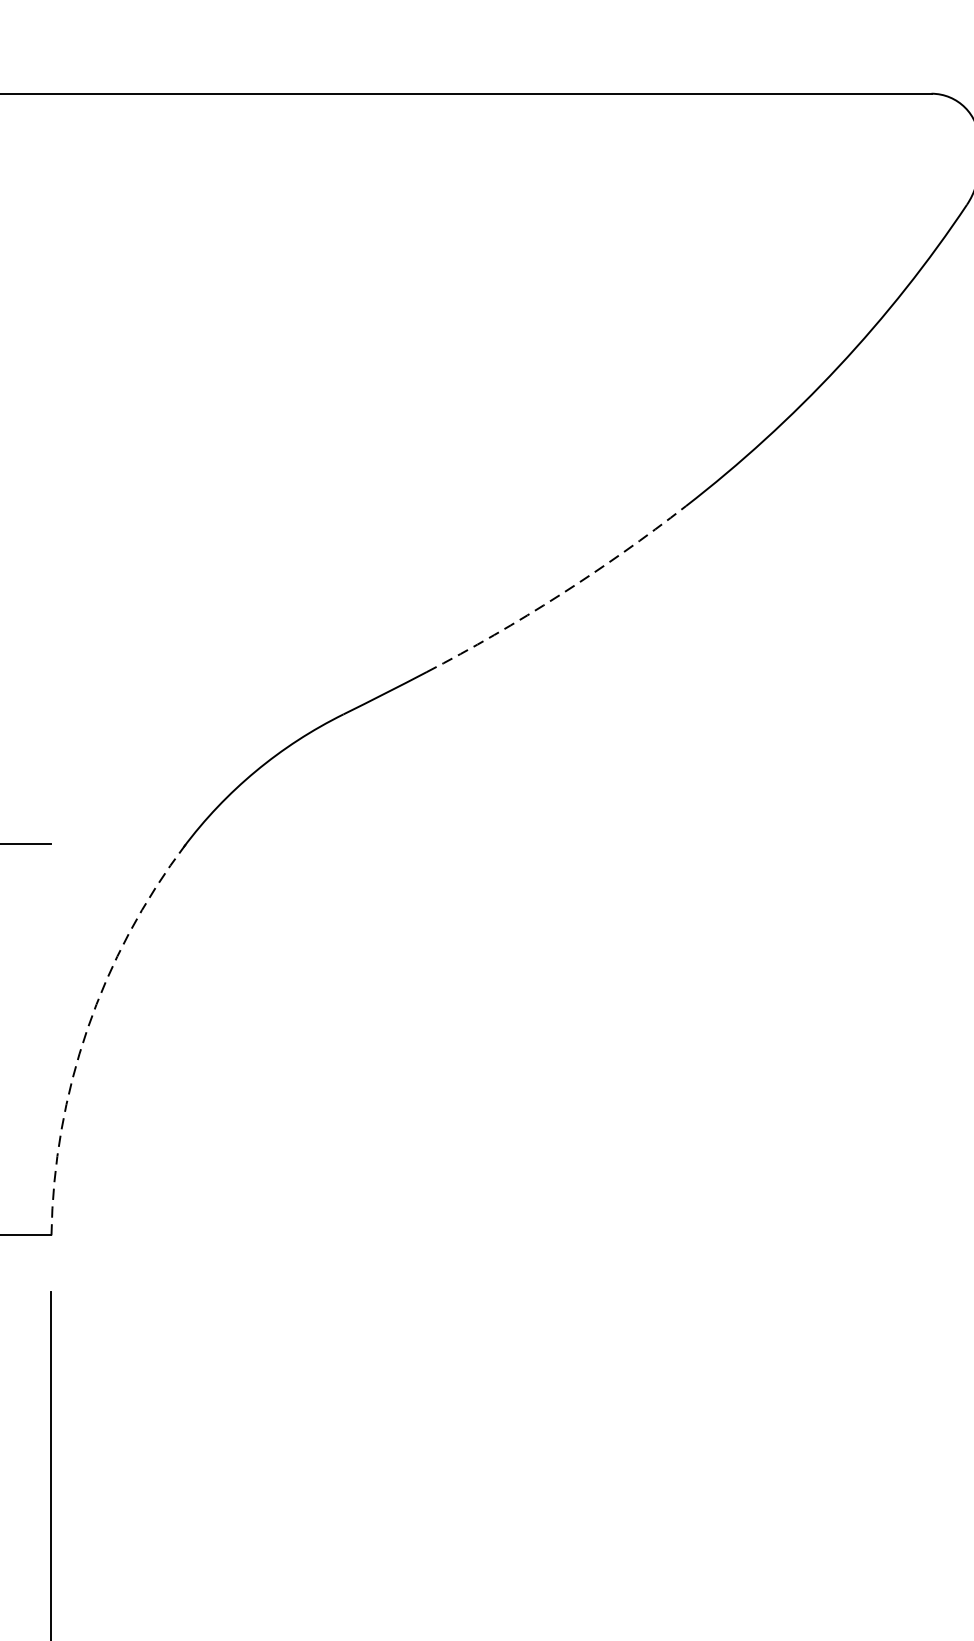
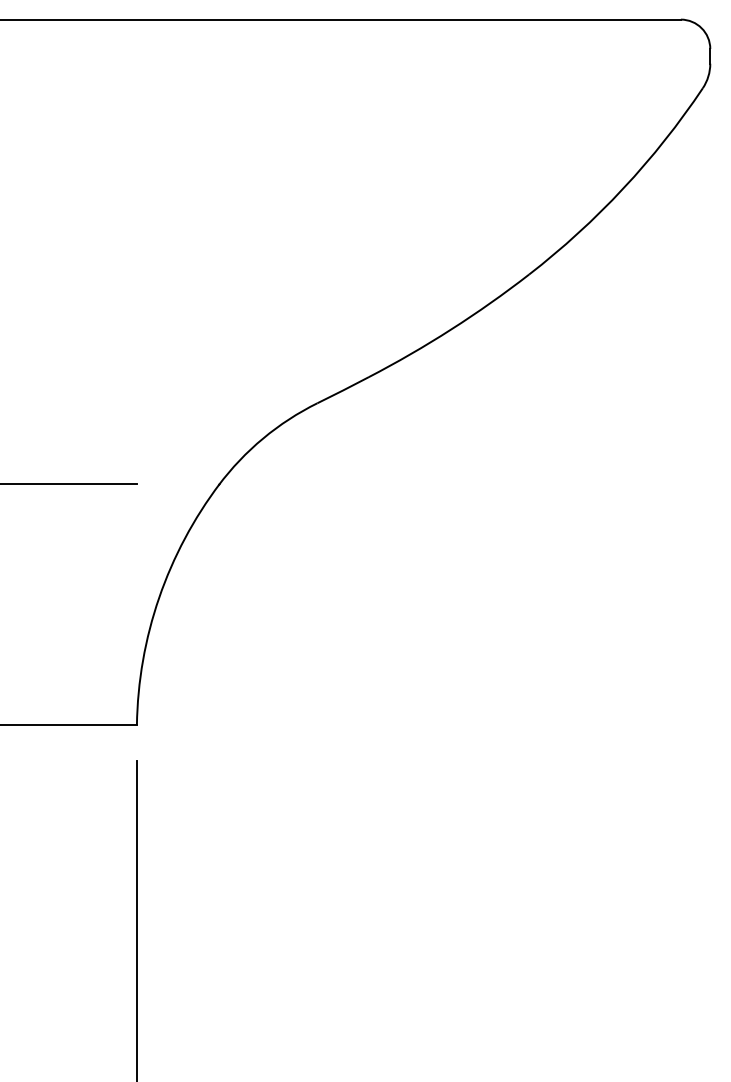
arc: (560, 595) -> (451, 329), dashed -> solid
arc: (88, 1028) -> (159, 597), dashed -> solid

